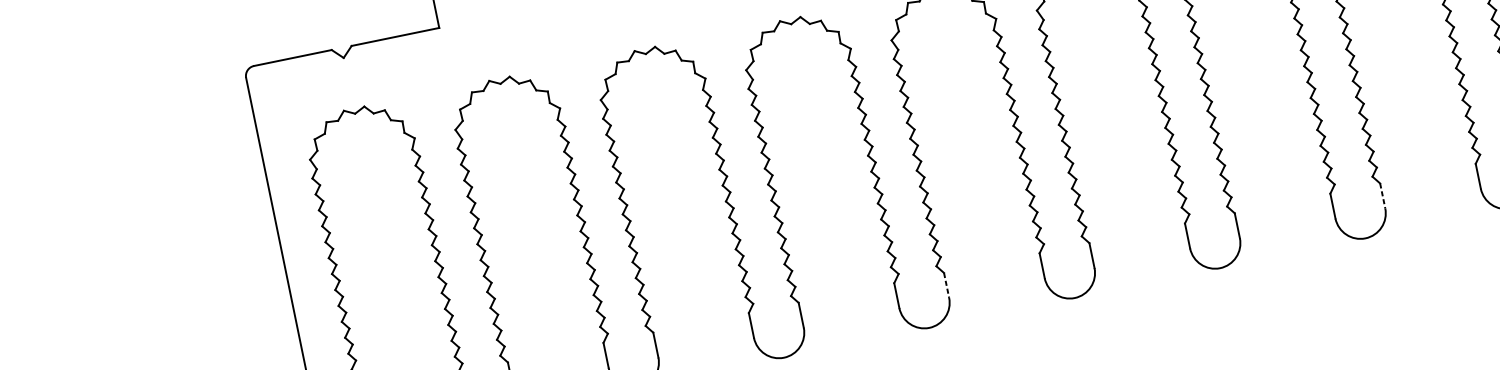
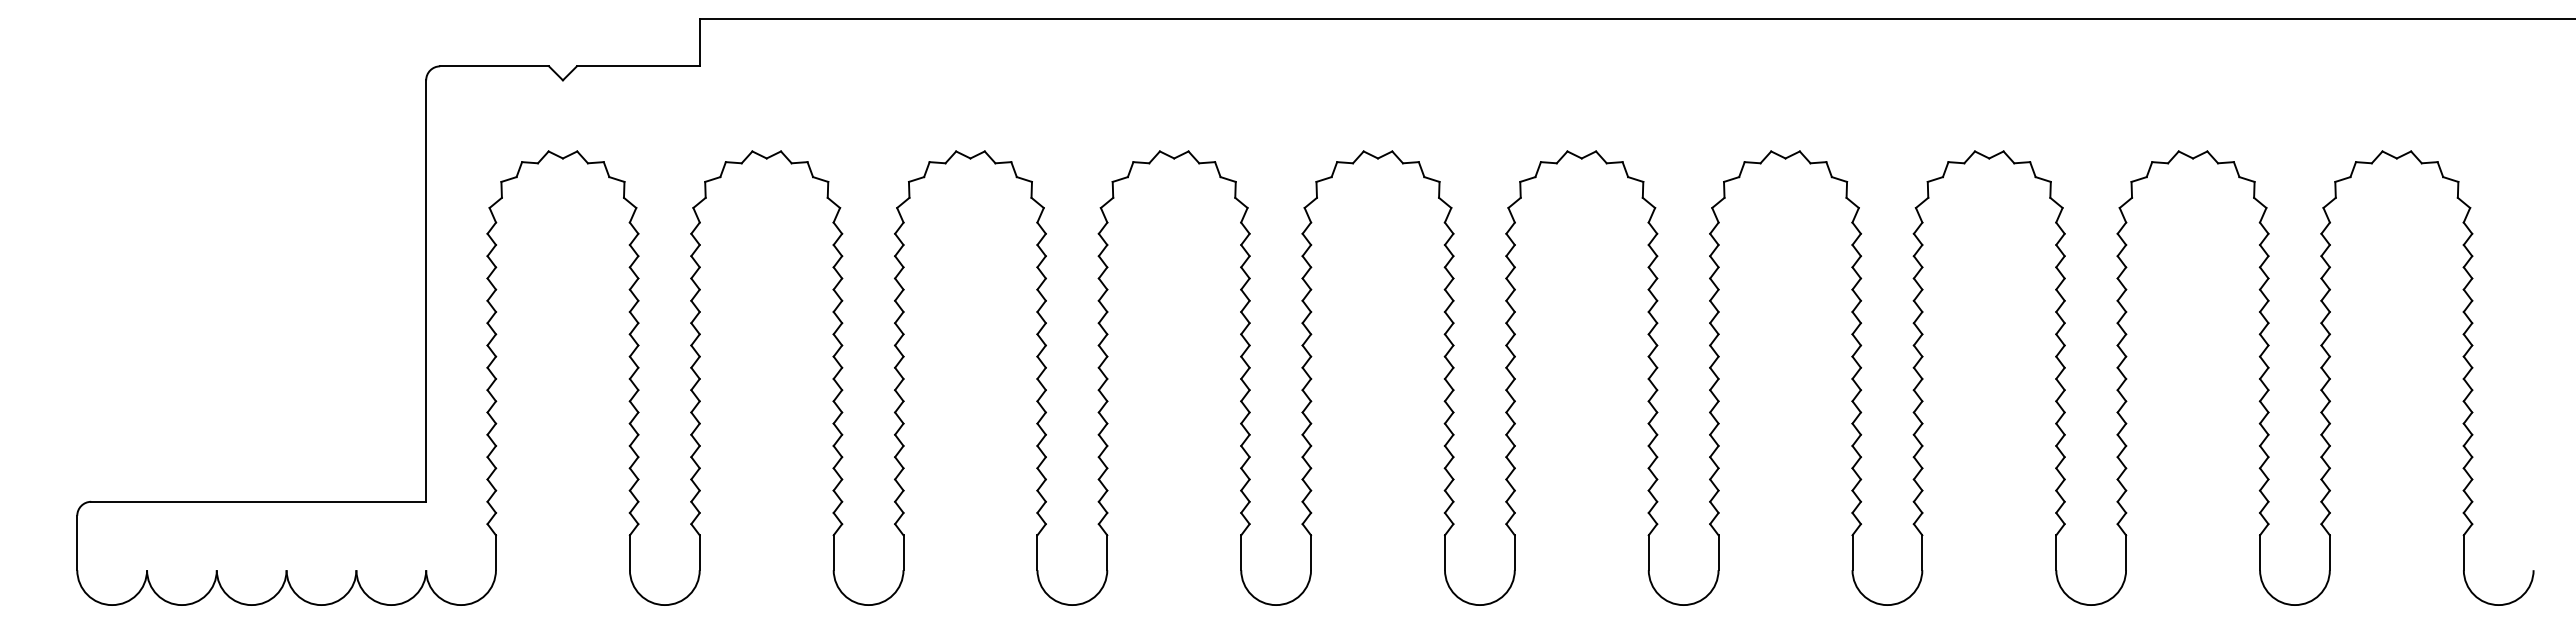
line: (1382, 196) -> (1922, 553), dashed -> solid
line: (947, 285) -> (1311, 553), dashed -> solid

